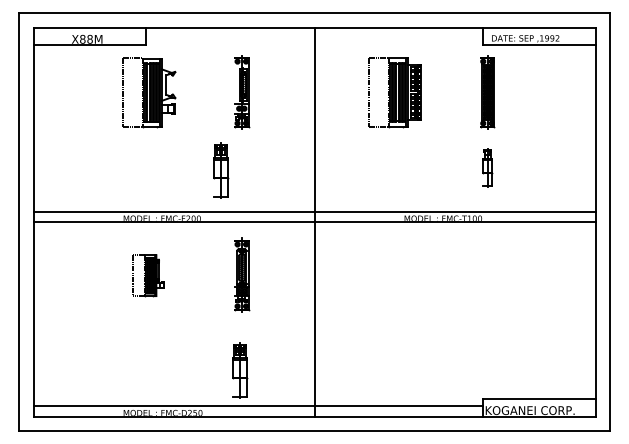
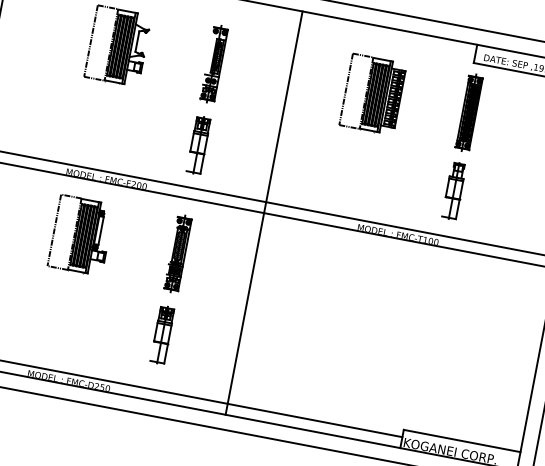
part: (487, 167) -> (454, 190), size x1.43
part: (221, 170) -> (199, 145), moved
part: (148, 275) -> (81, 235), size x1.67
part: (240, 370) -> (163, 335), moved

